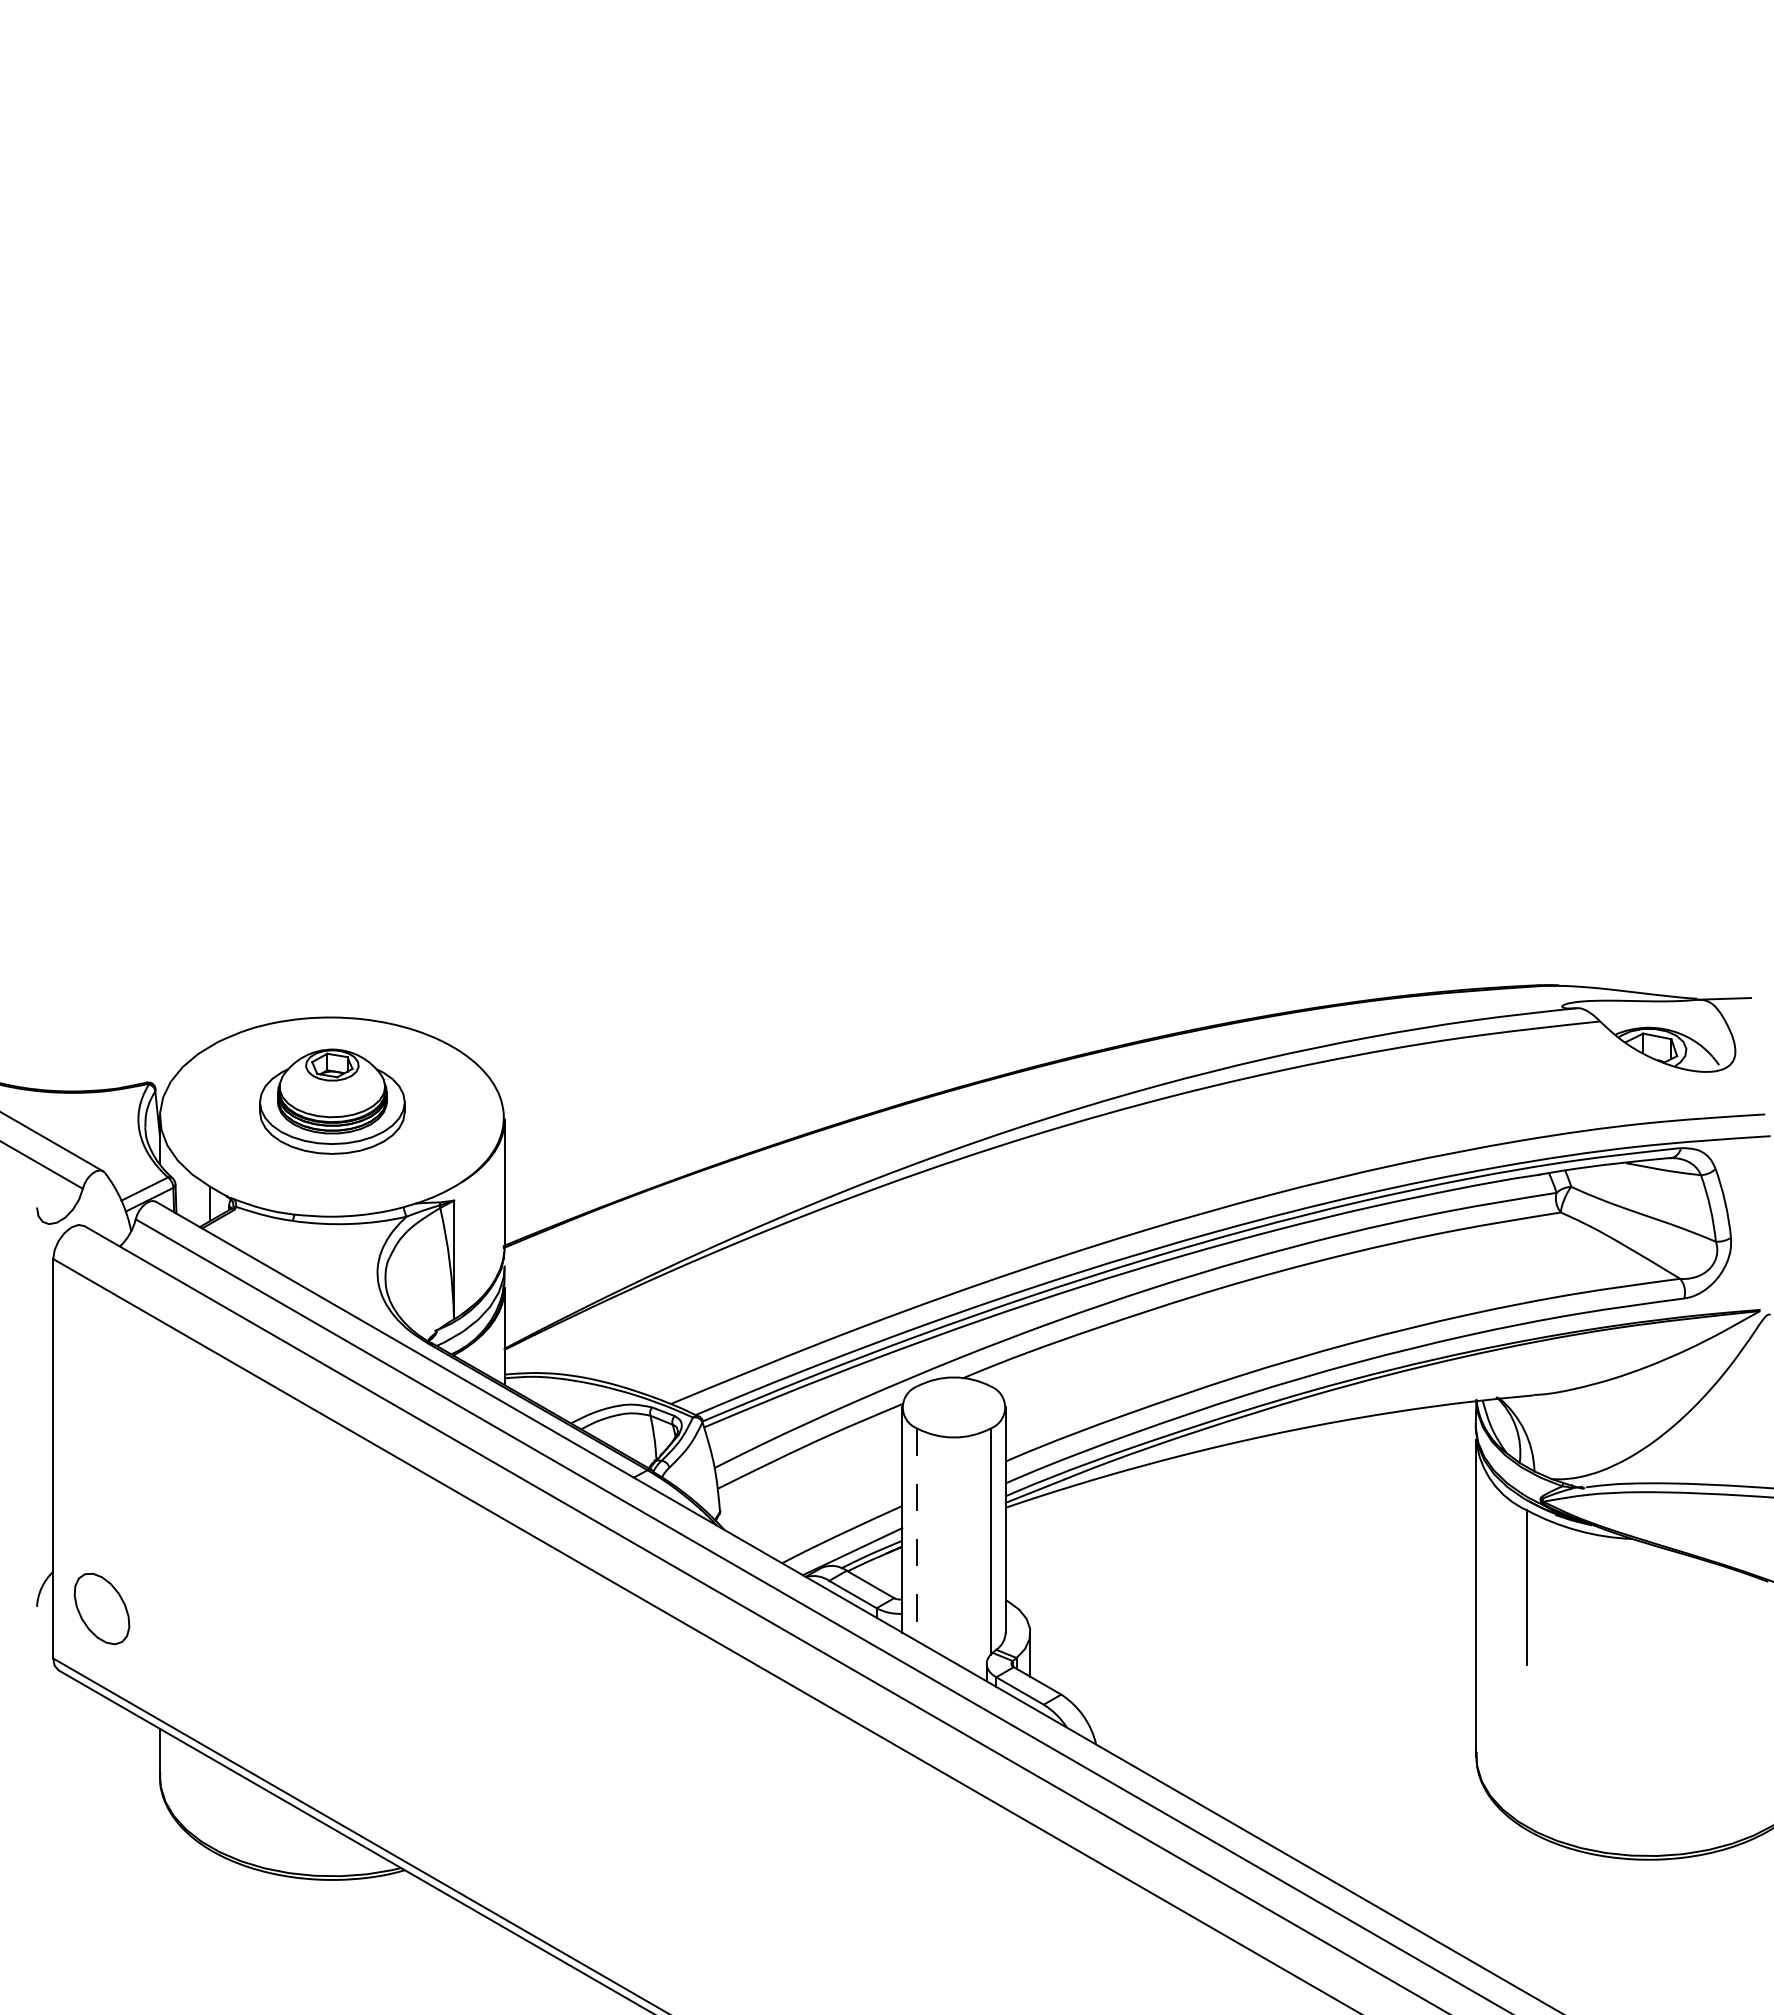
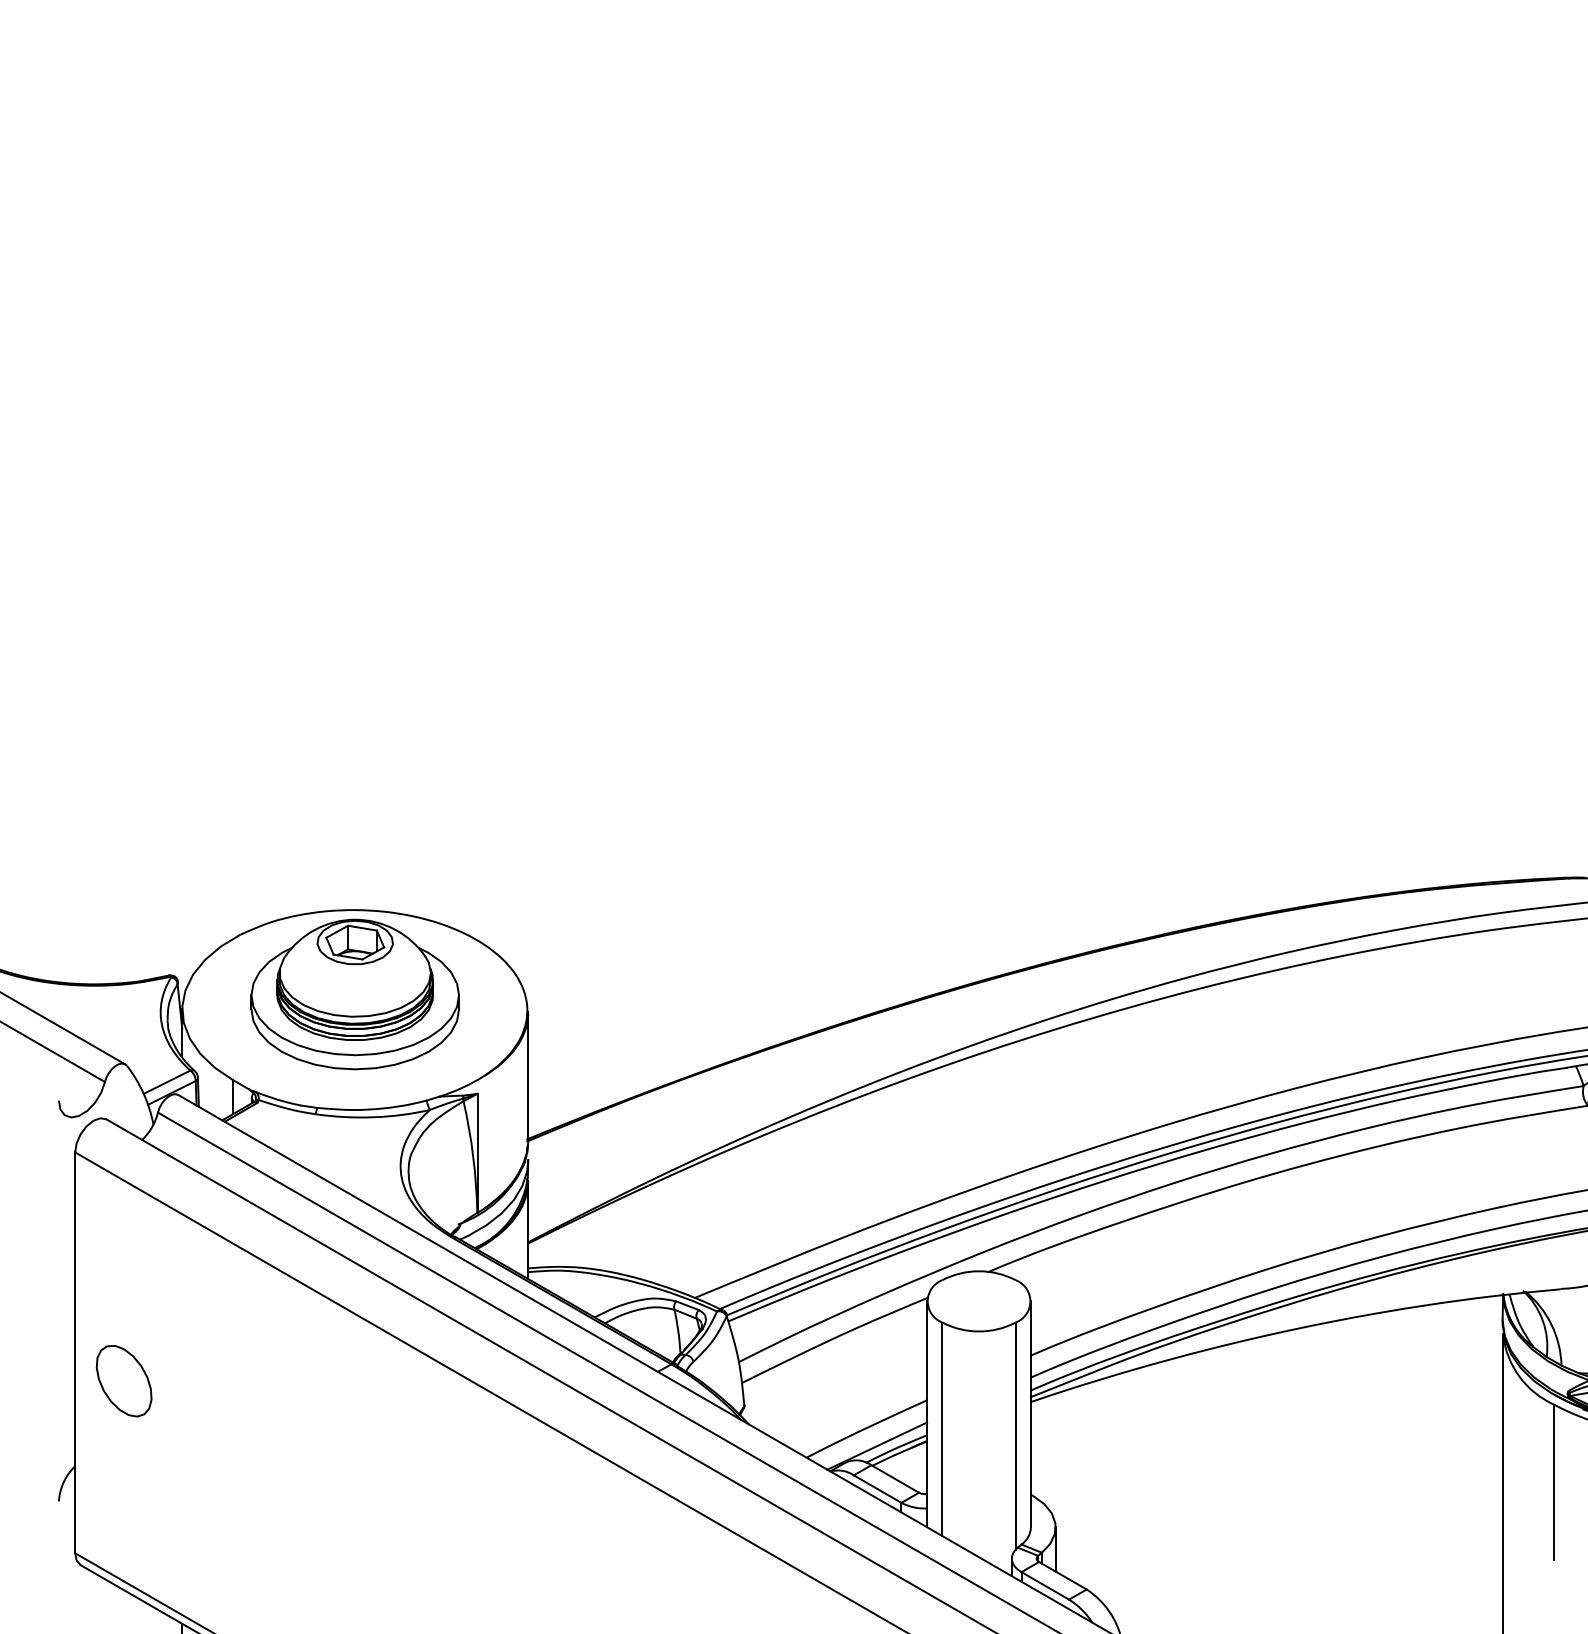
part: (332, 1101) -> (355, 994), size x1.43
line: (917, 1535) -> (942, 1429), dashed -> solid
part: (101, 1609) -> (123, 1381), moved

